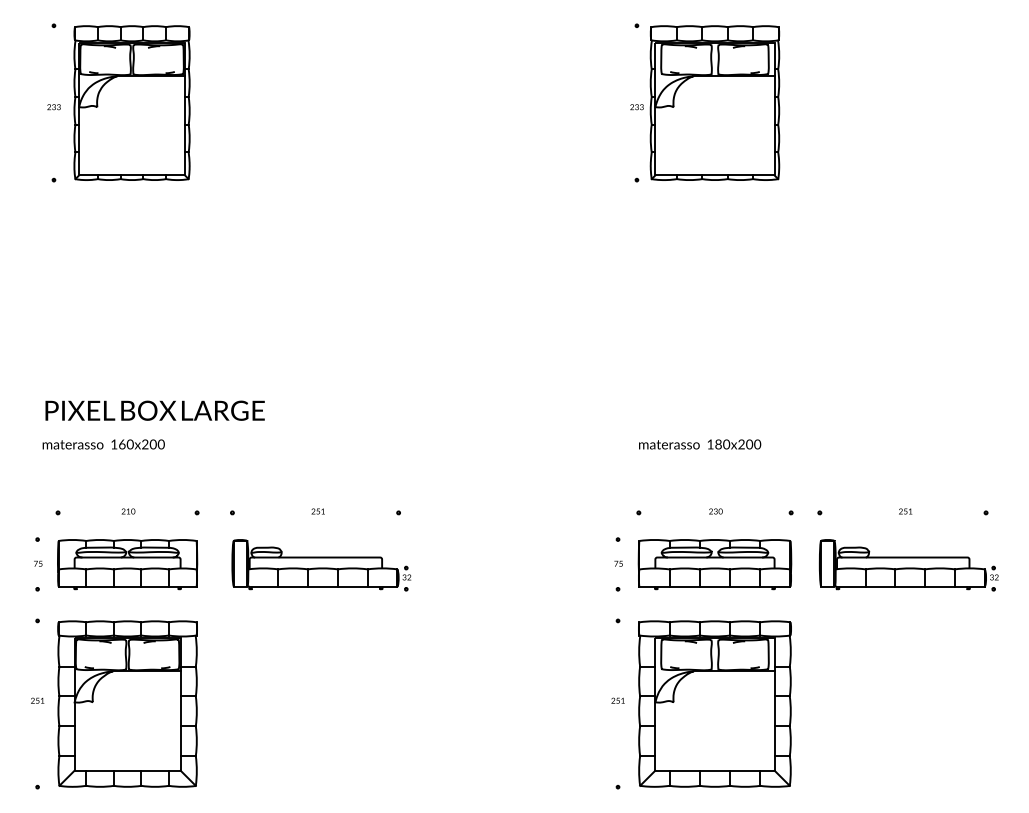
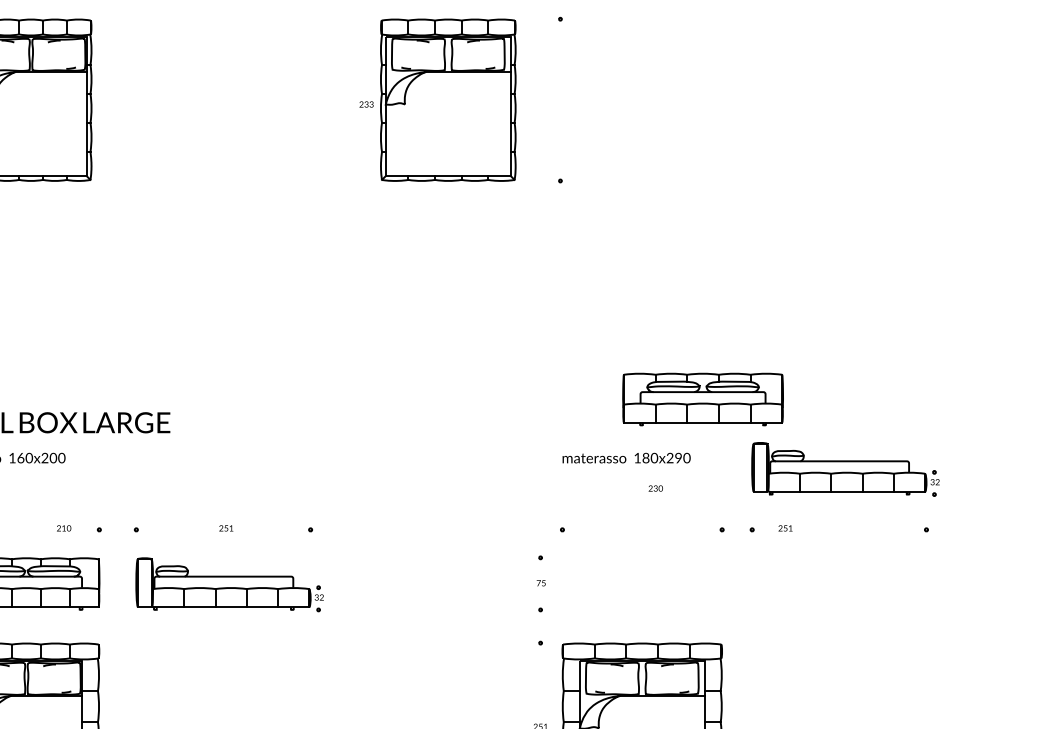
part: (705, 102) -> (438, 99), moved
text: (749, 445) -> (678, 459), 180x200 -> 180x290
text: (128, 511) -> (64, 528), moved
text: (715, 511) -> (655, 488), moved
text: (905, 511) -> (785, 528), moved
part: (714, 564) -> (702, 399), moved
part: (908, 565) -> (845, 469), moved

